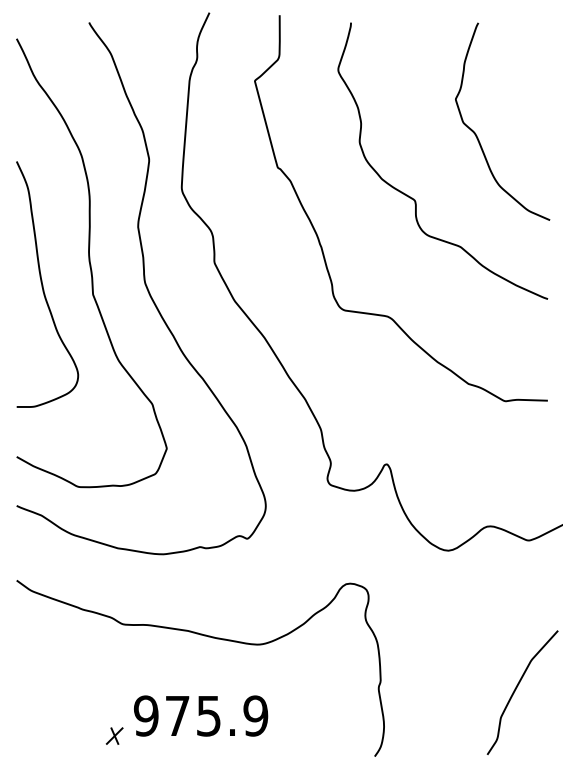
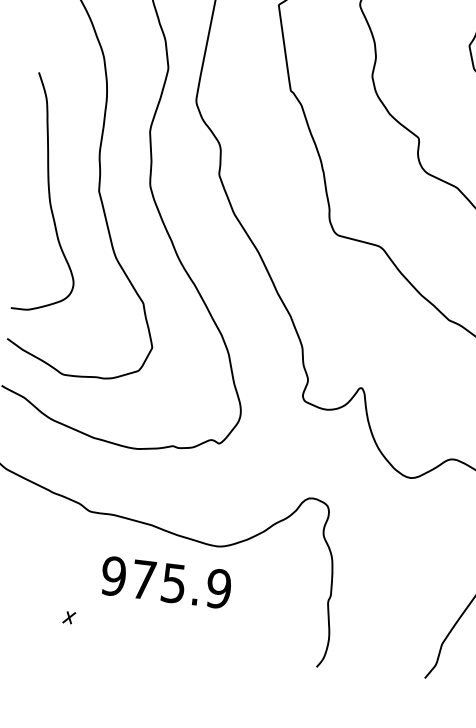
curve: (43, 284) -> (50, 193), moved
text: (201, 715) -> (166, 582), moved
part: (114, 735) -> (69, 617), size x0.7

